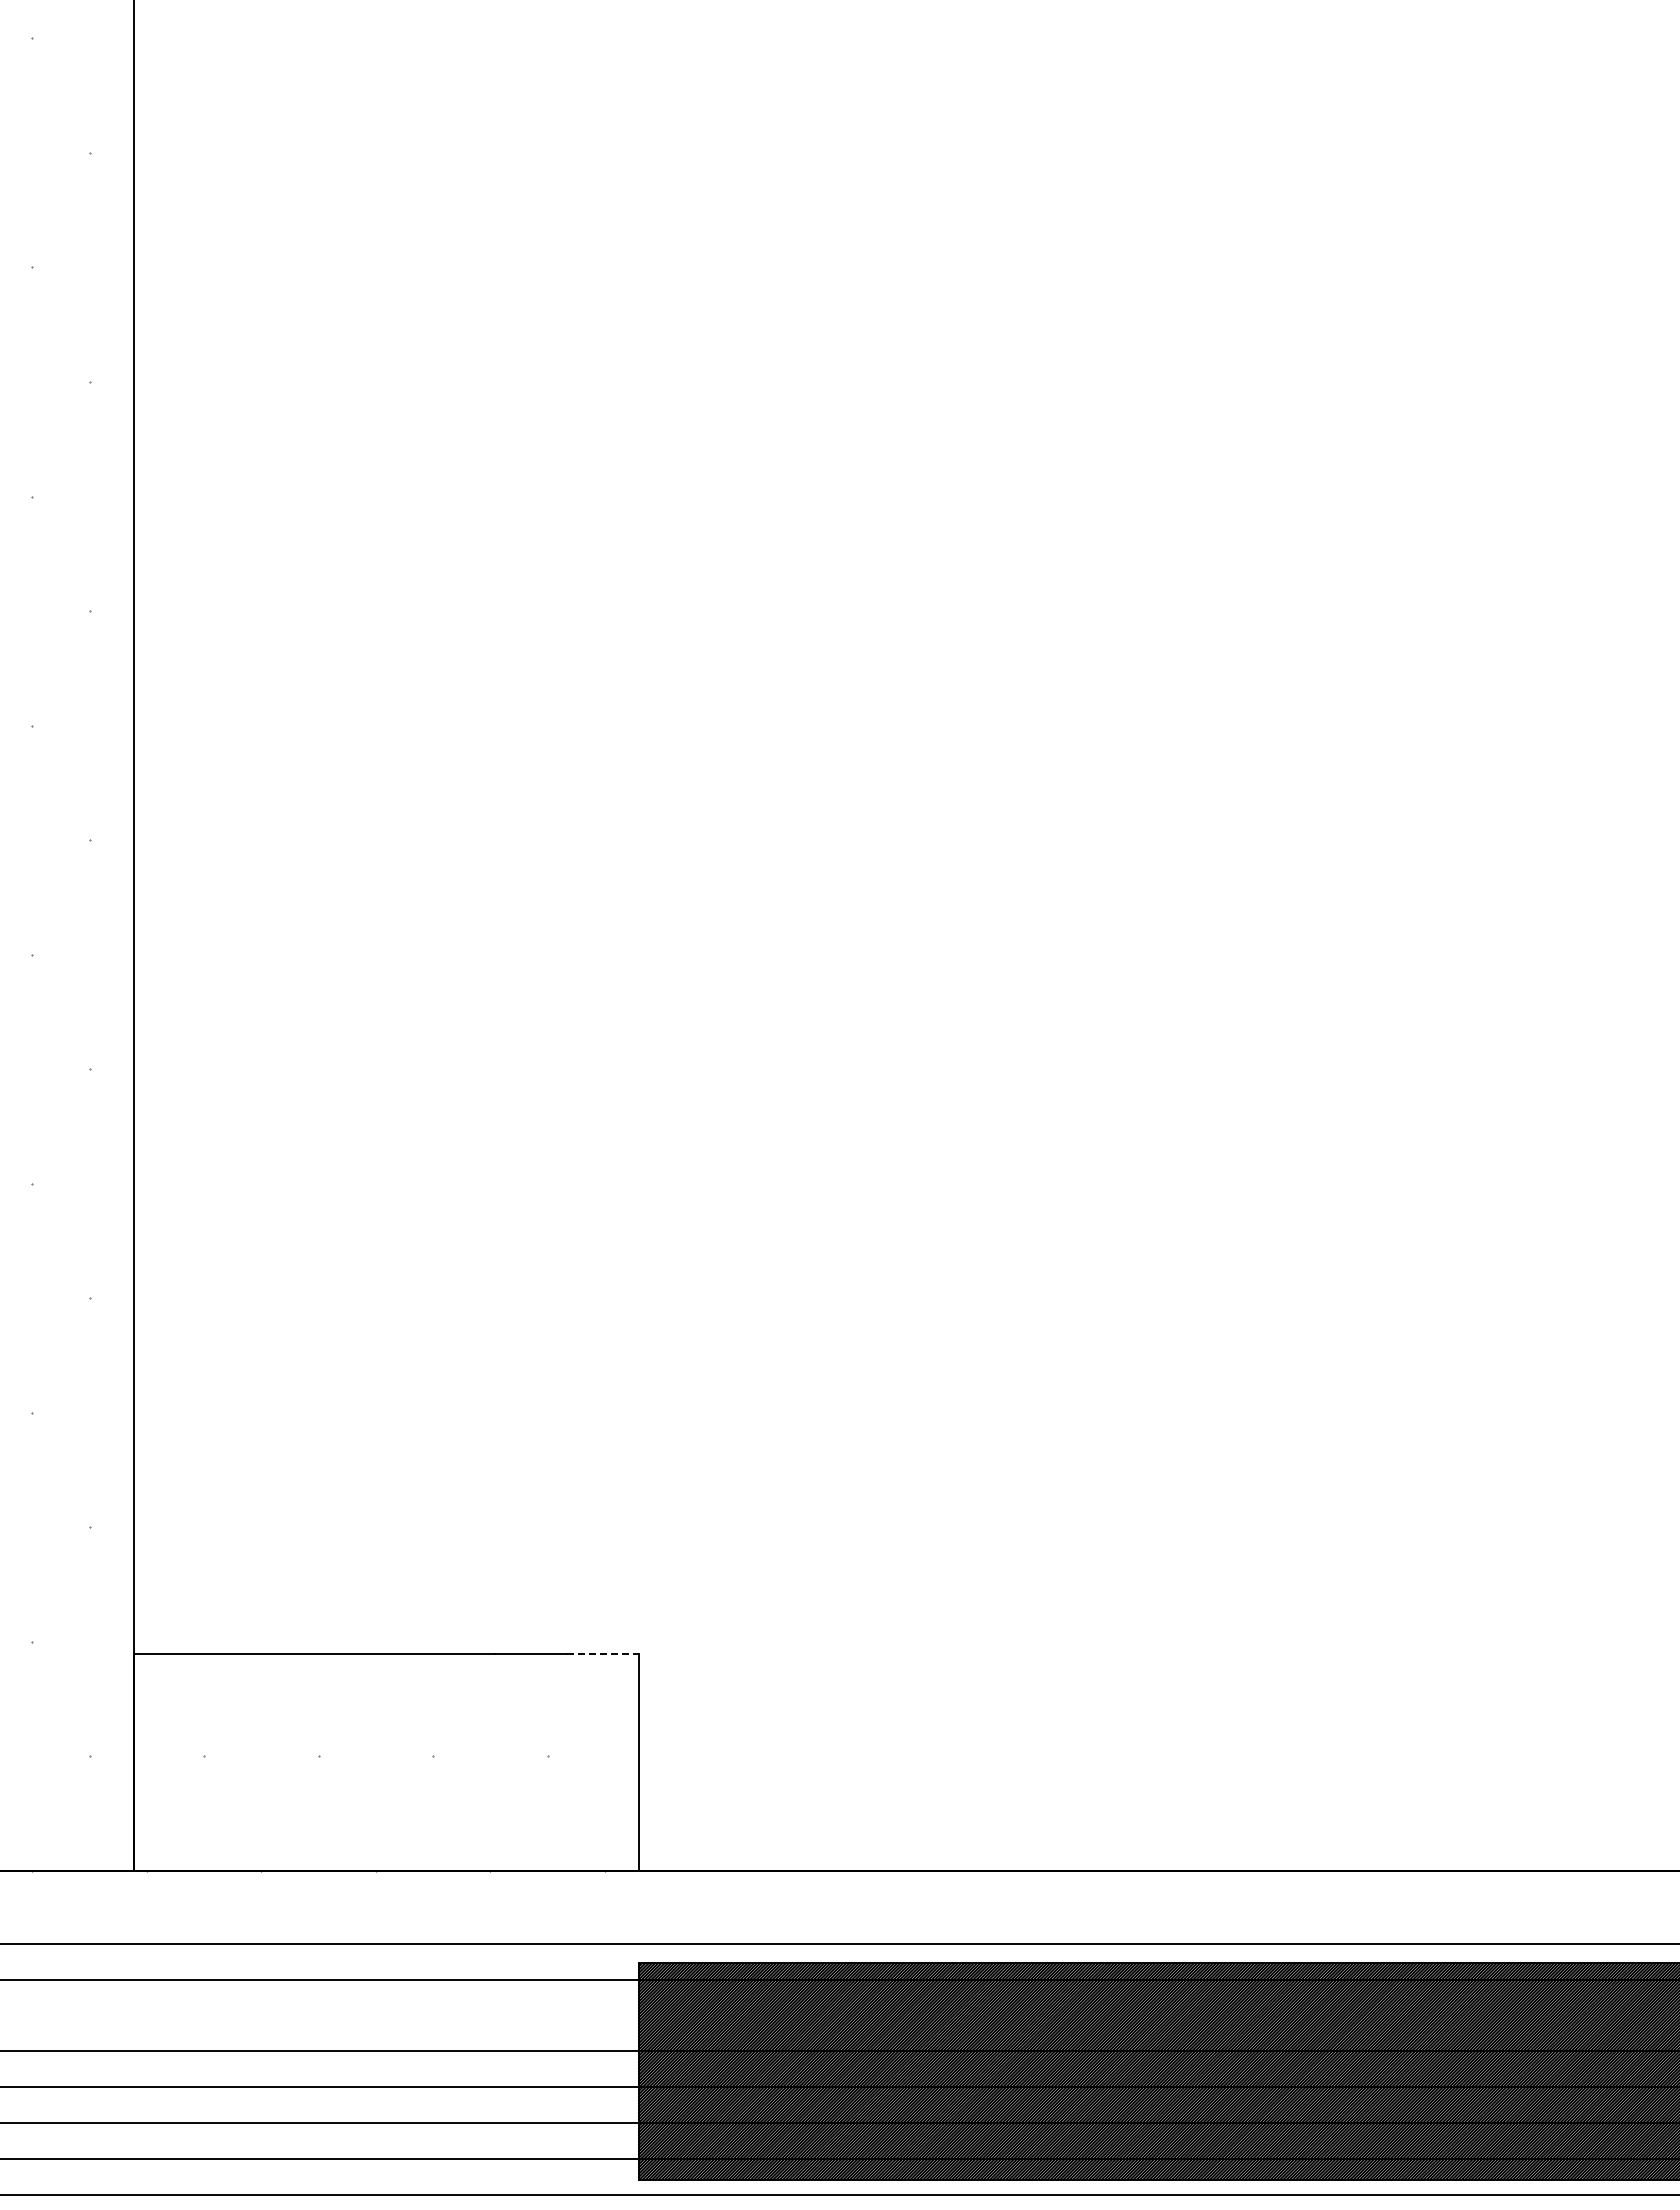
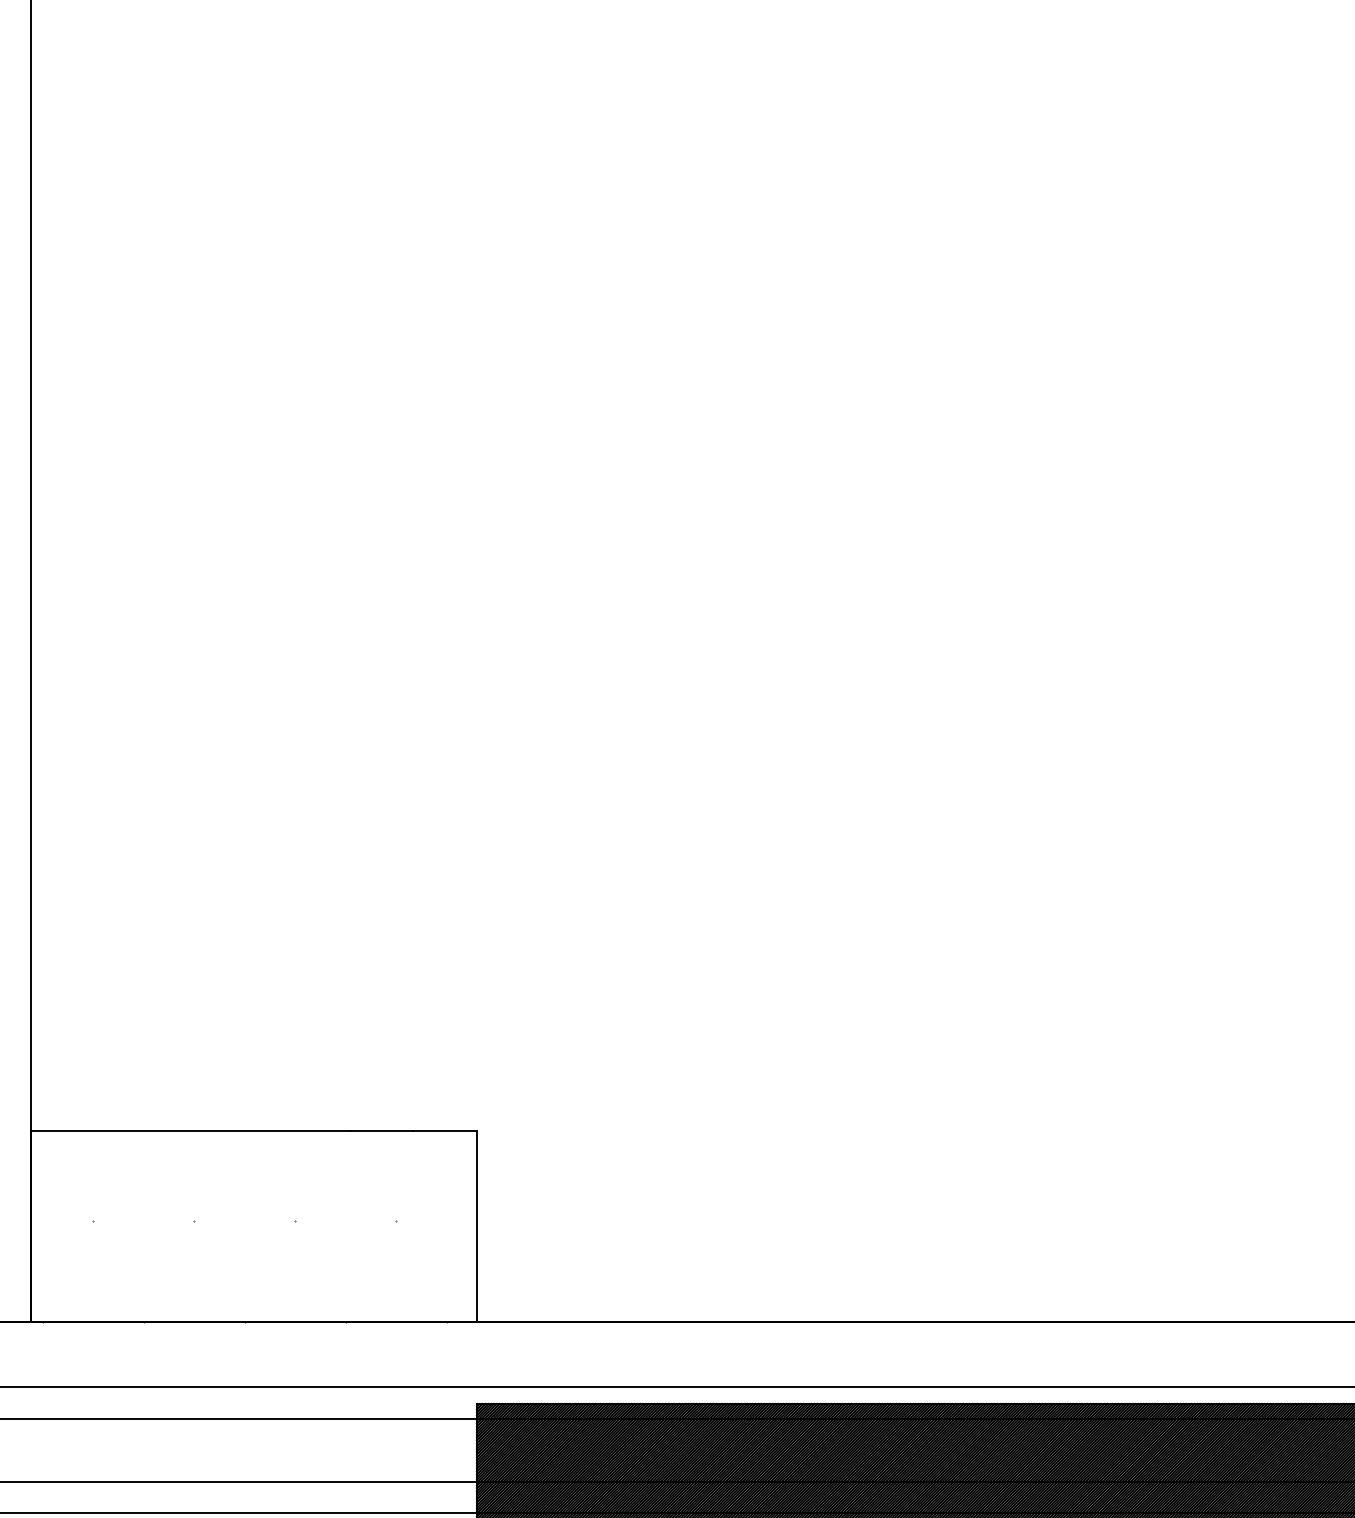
line: (603, 1654) -> (445, 1131), dashed -> solid

